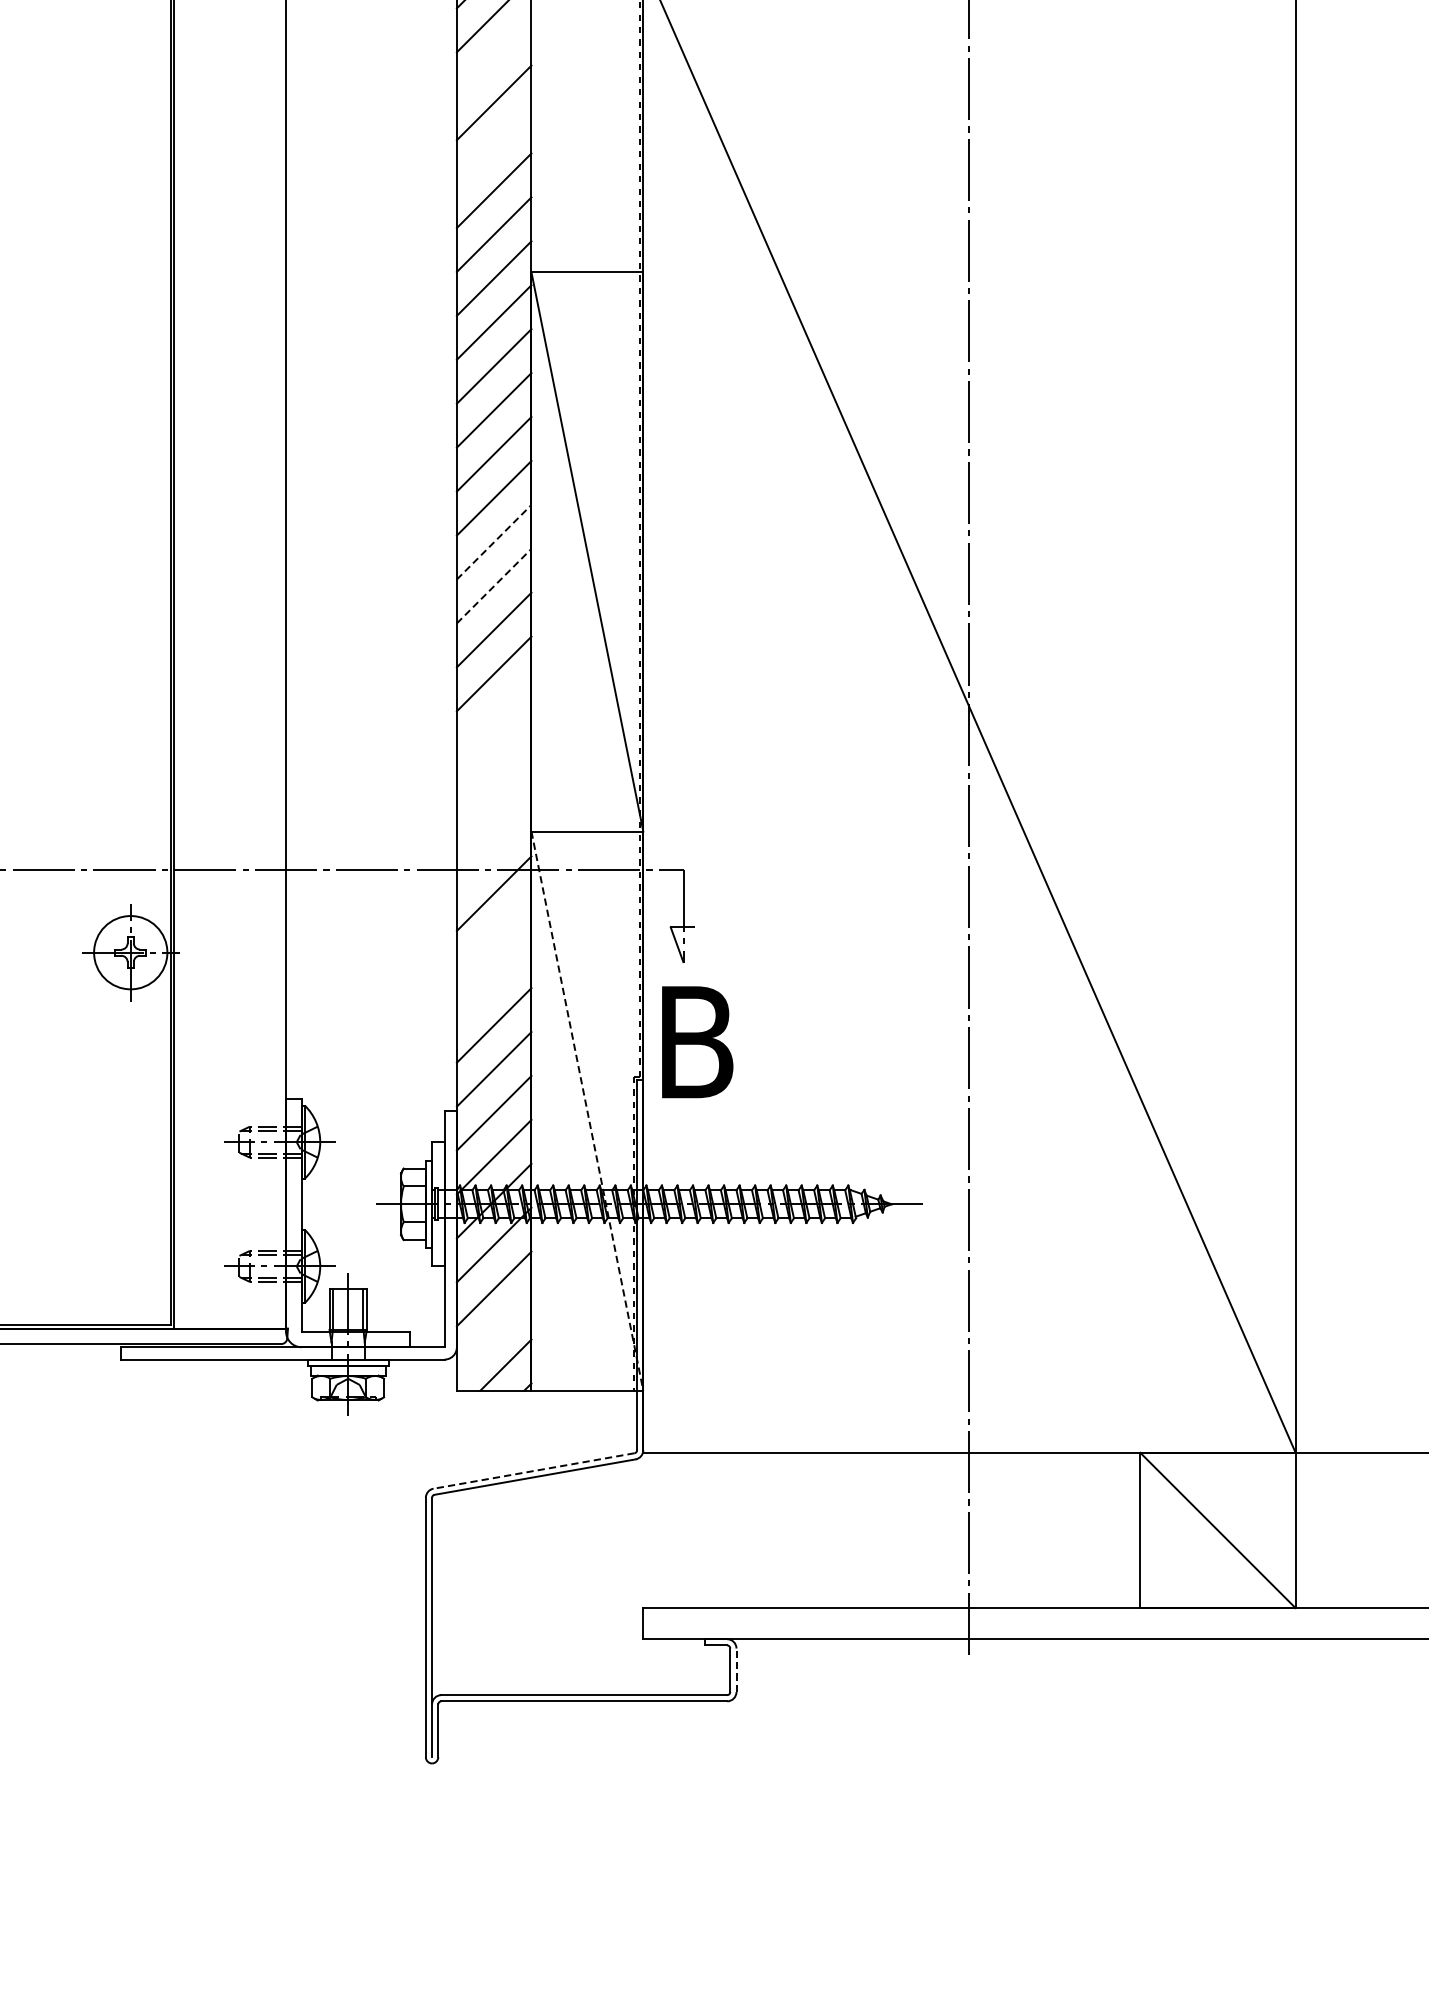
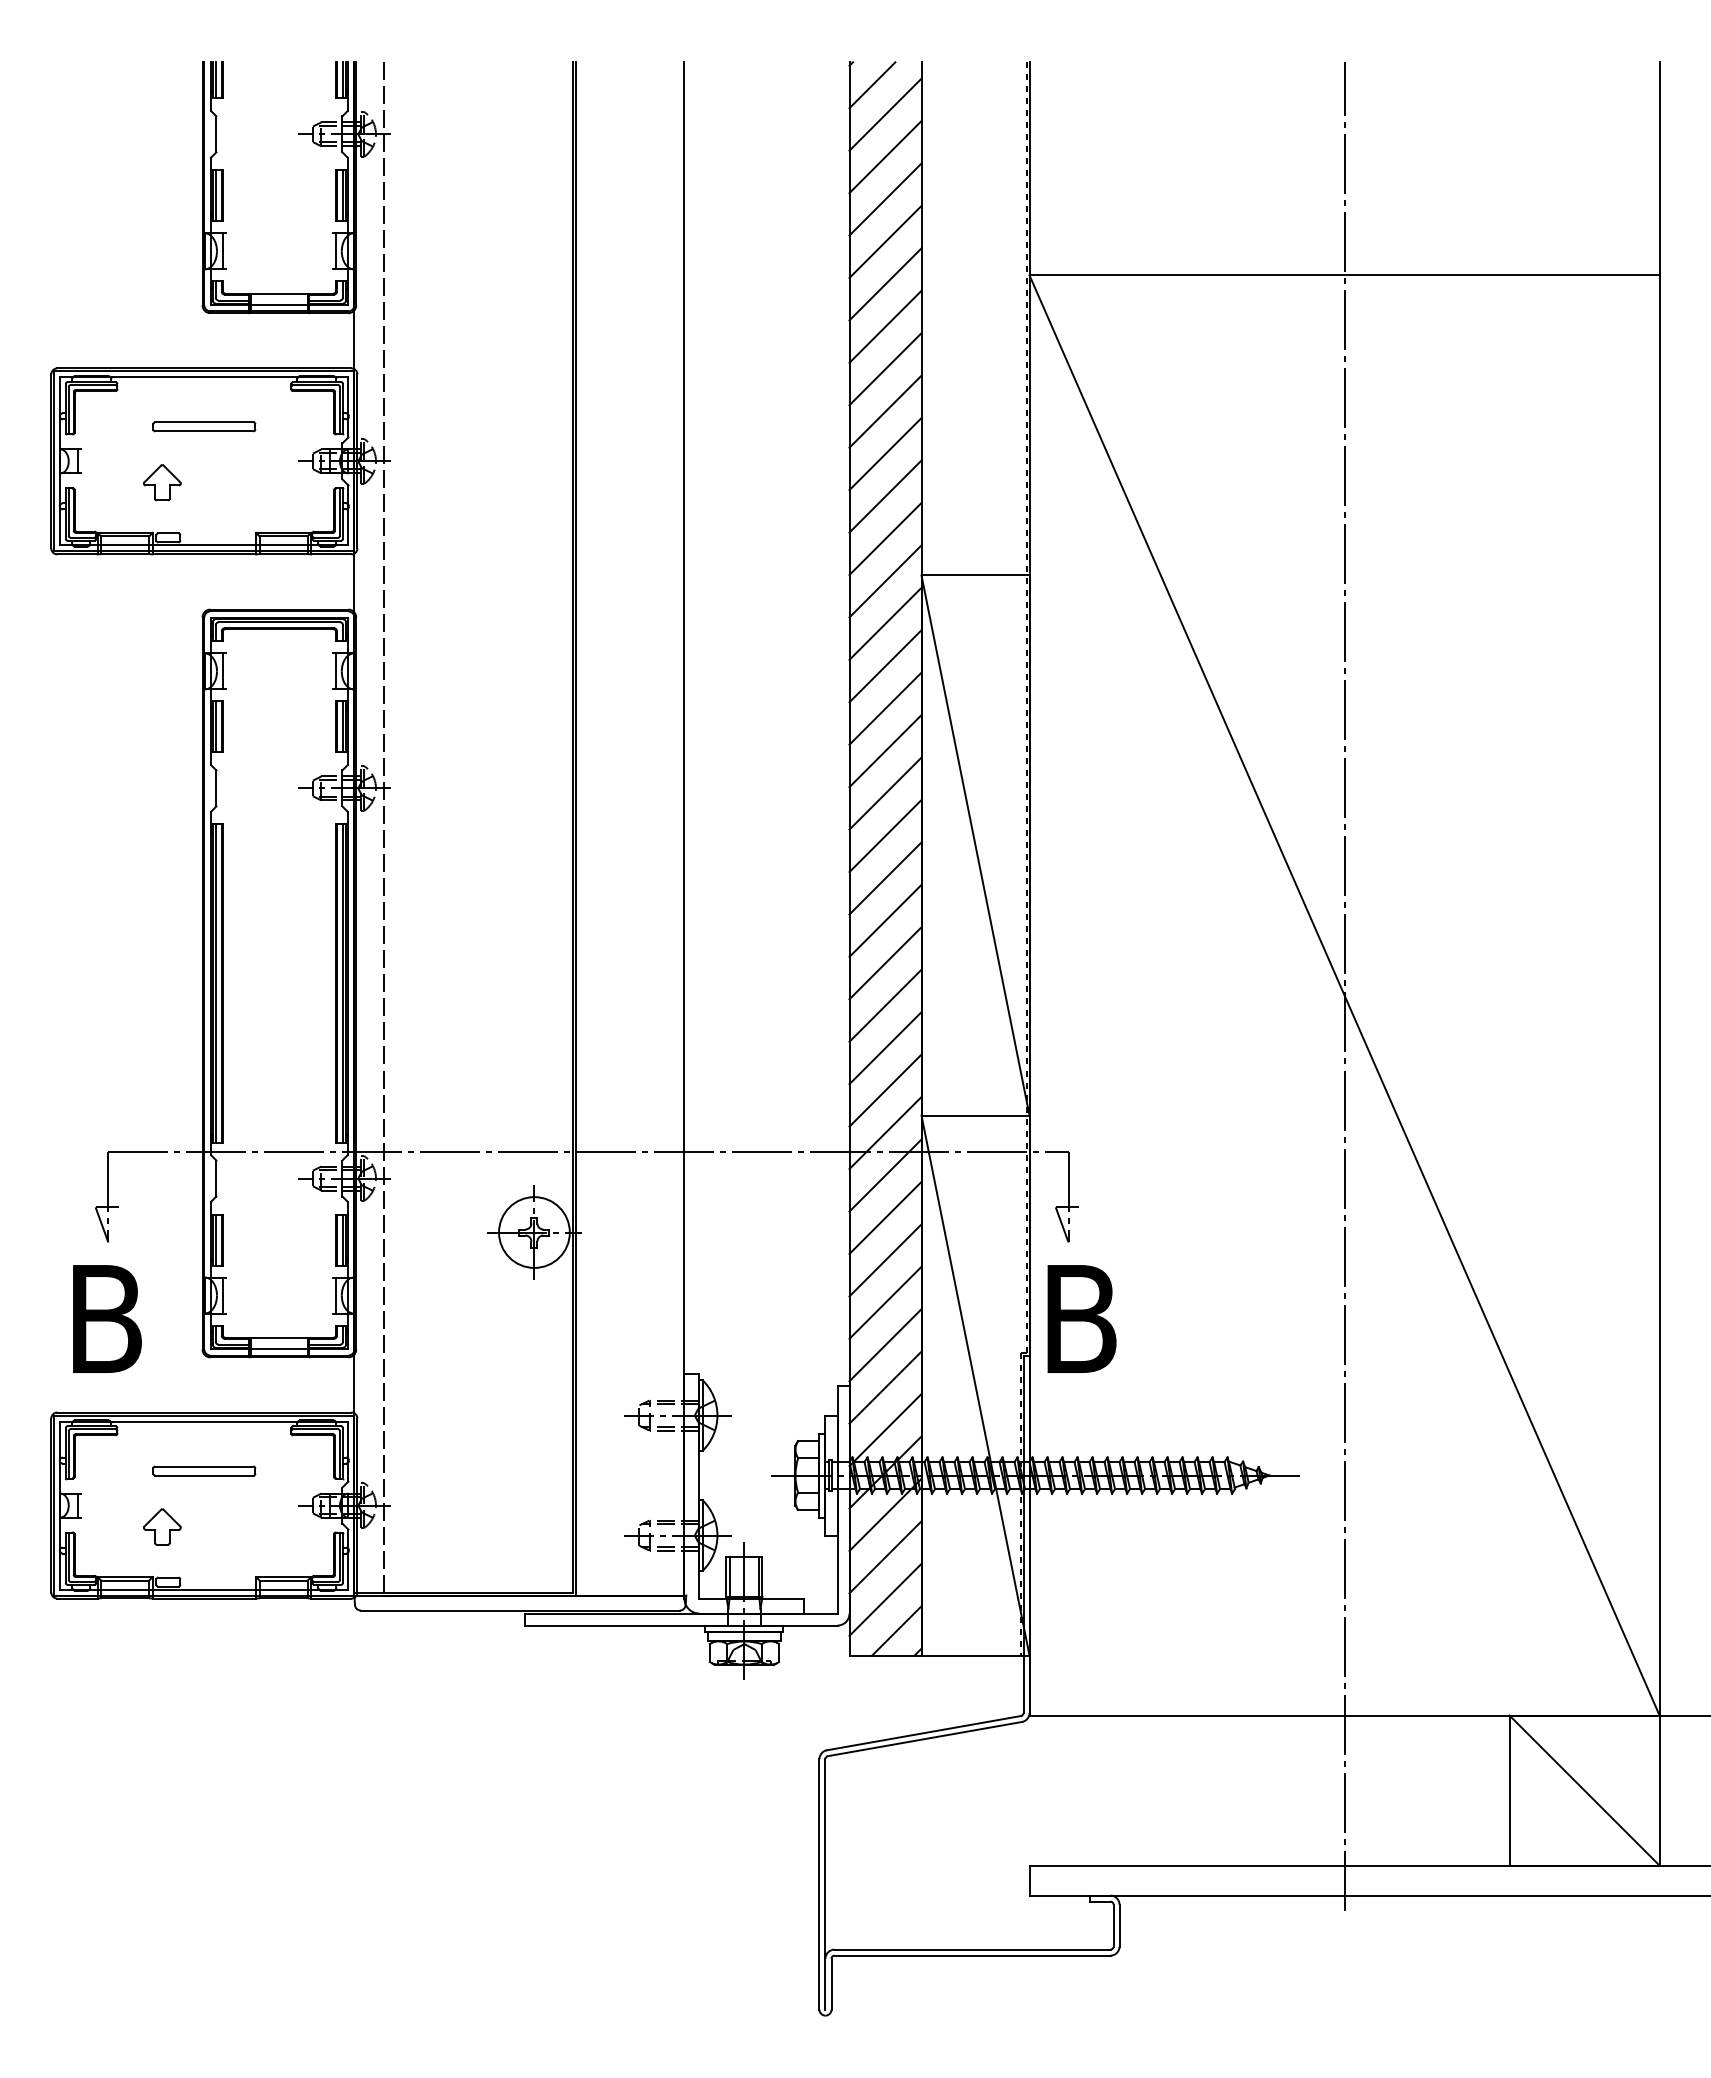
line: (494, 59) -> (885, 369), added
line: (494, 147) -> (885, 454), added
line: (494, 542) -> (885, 836), dashed -> solid
line: (494, 586) -> (885, 878), dashed -> solid
line: (494, 717) -> (885, 1005), added
line: (494, 762) -> (885, 1048), added
line: (494, 805) -> (885, 1090), added
line: (494, 850) -> (885, 1133), added
line: (494, 937) -> (885, 1217), added
line: (494, 981) -> (885, 1260), added
line: (587, 1112) -> (975, 1386), dashed -> solid
line: (494, 1332) -> (885, 1599), added
line: (534, 1471) -> (924, 1733), dashed -> solid
line: (736, 1670) -> (1119, 1925), dashed -> solid

